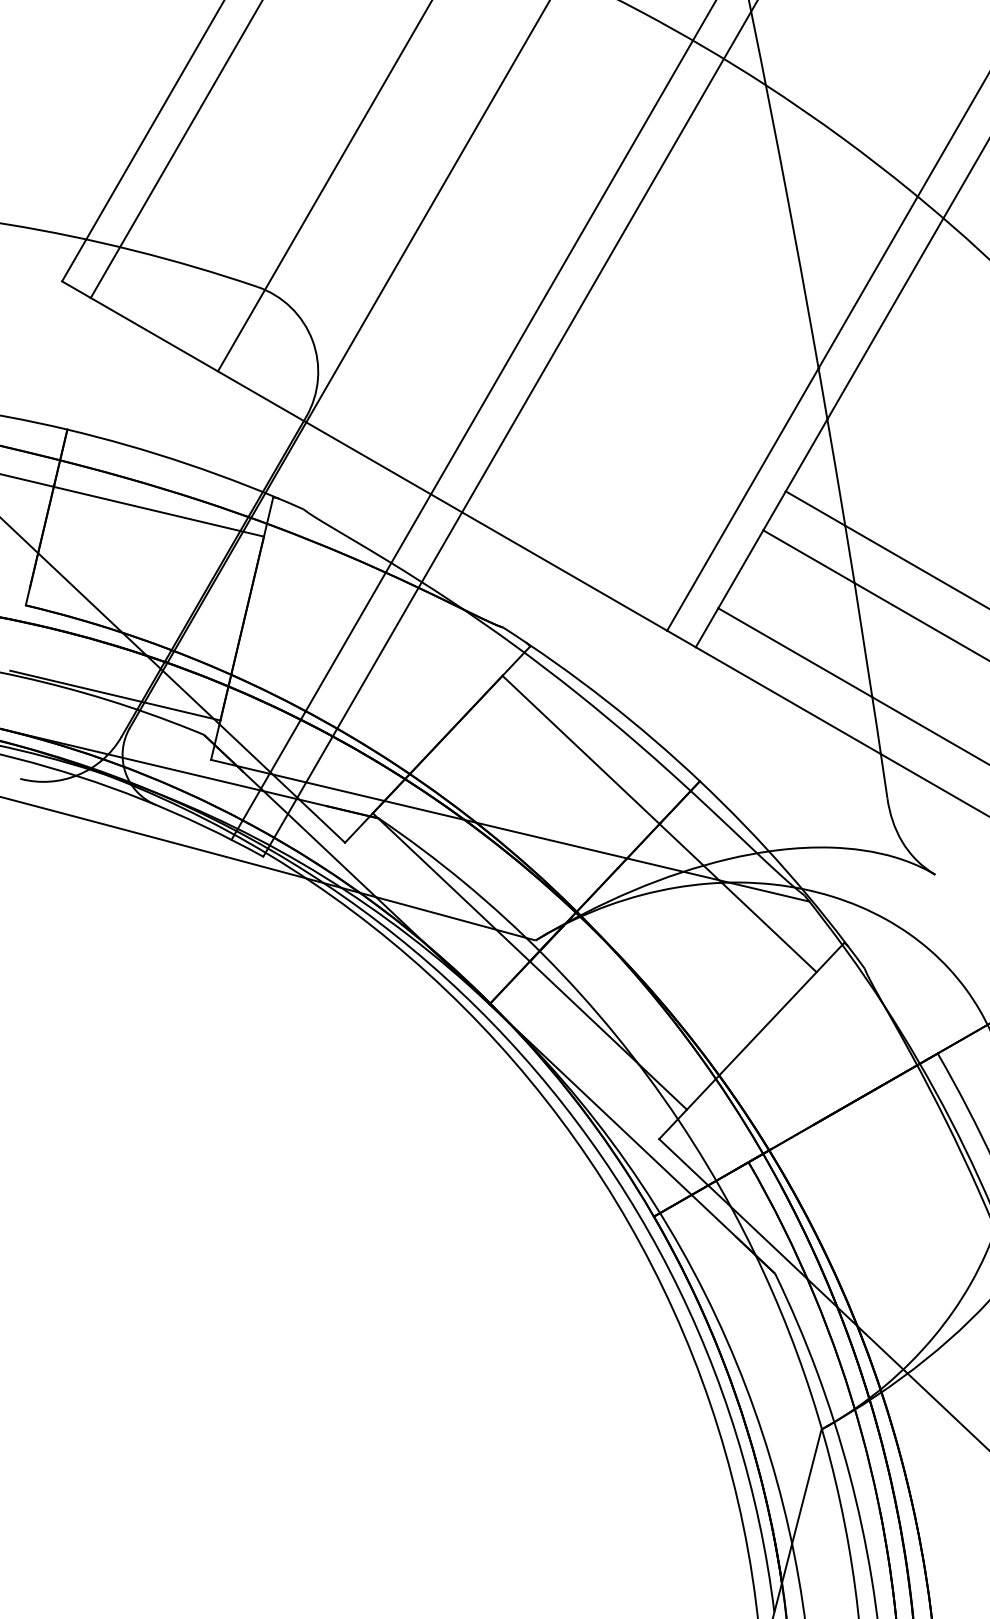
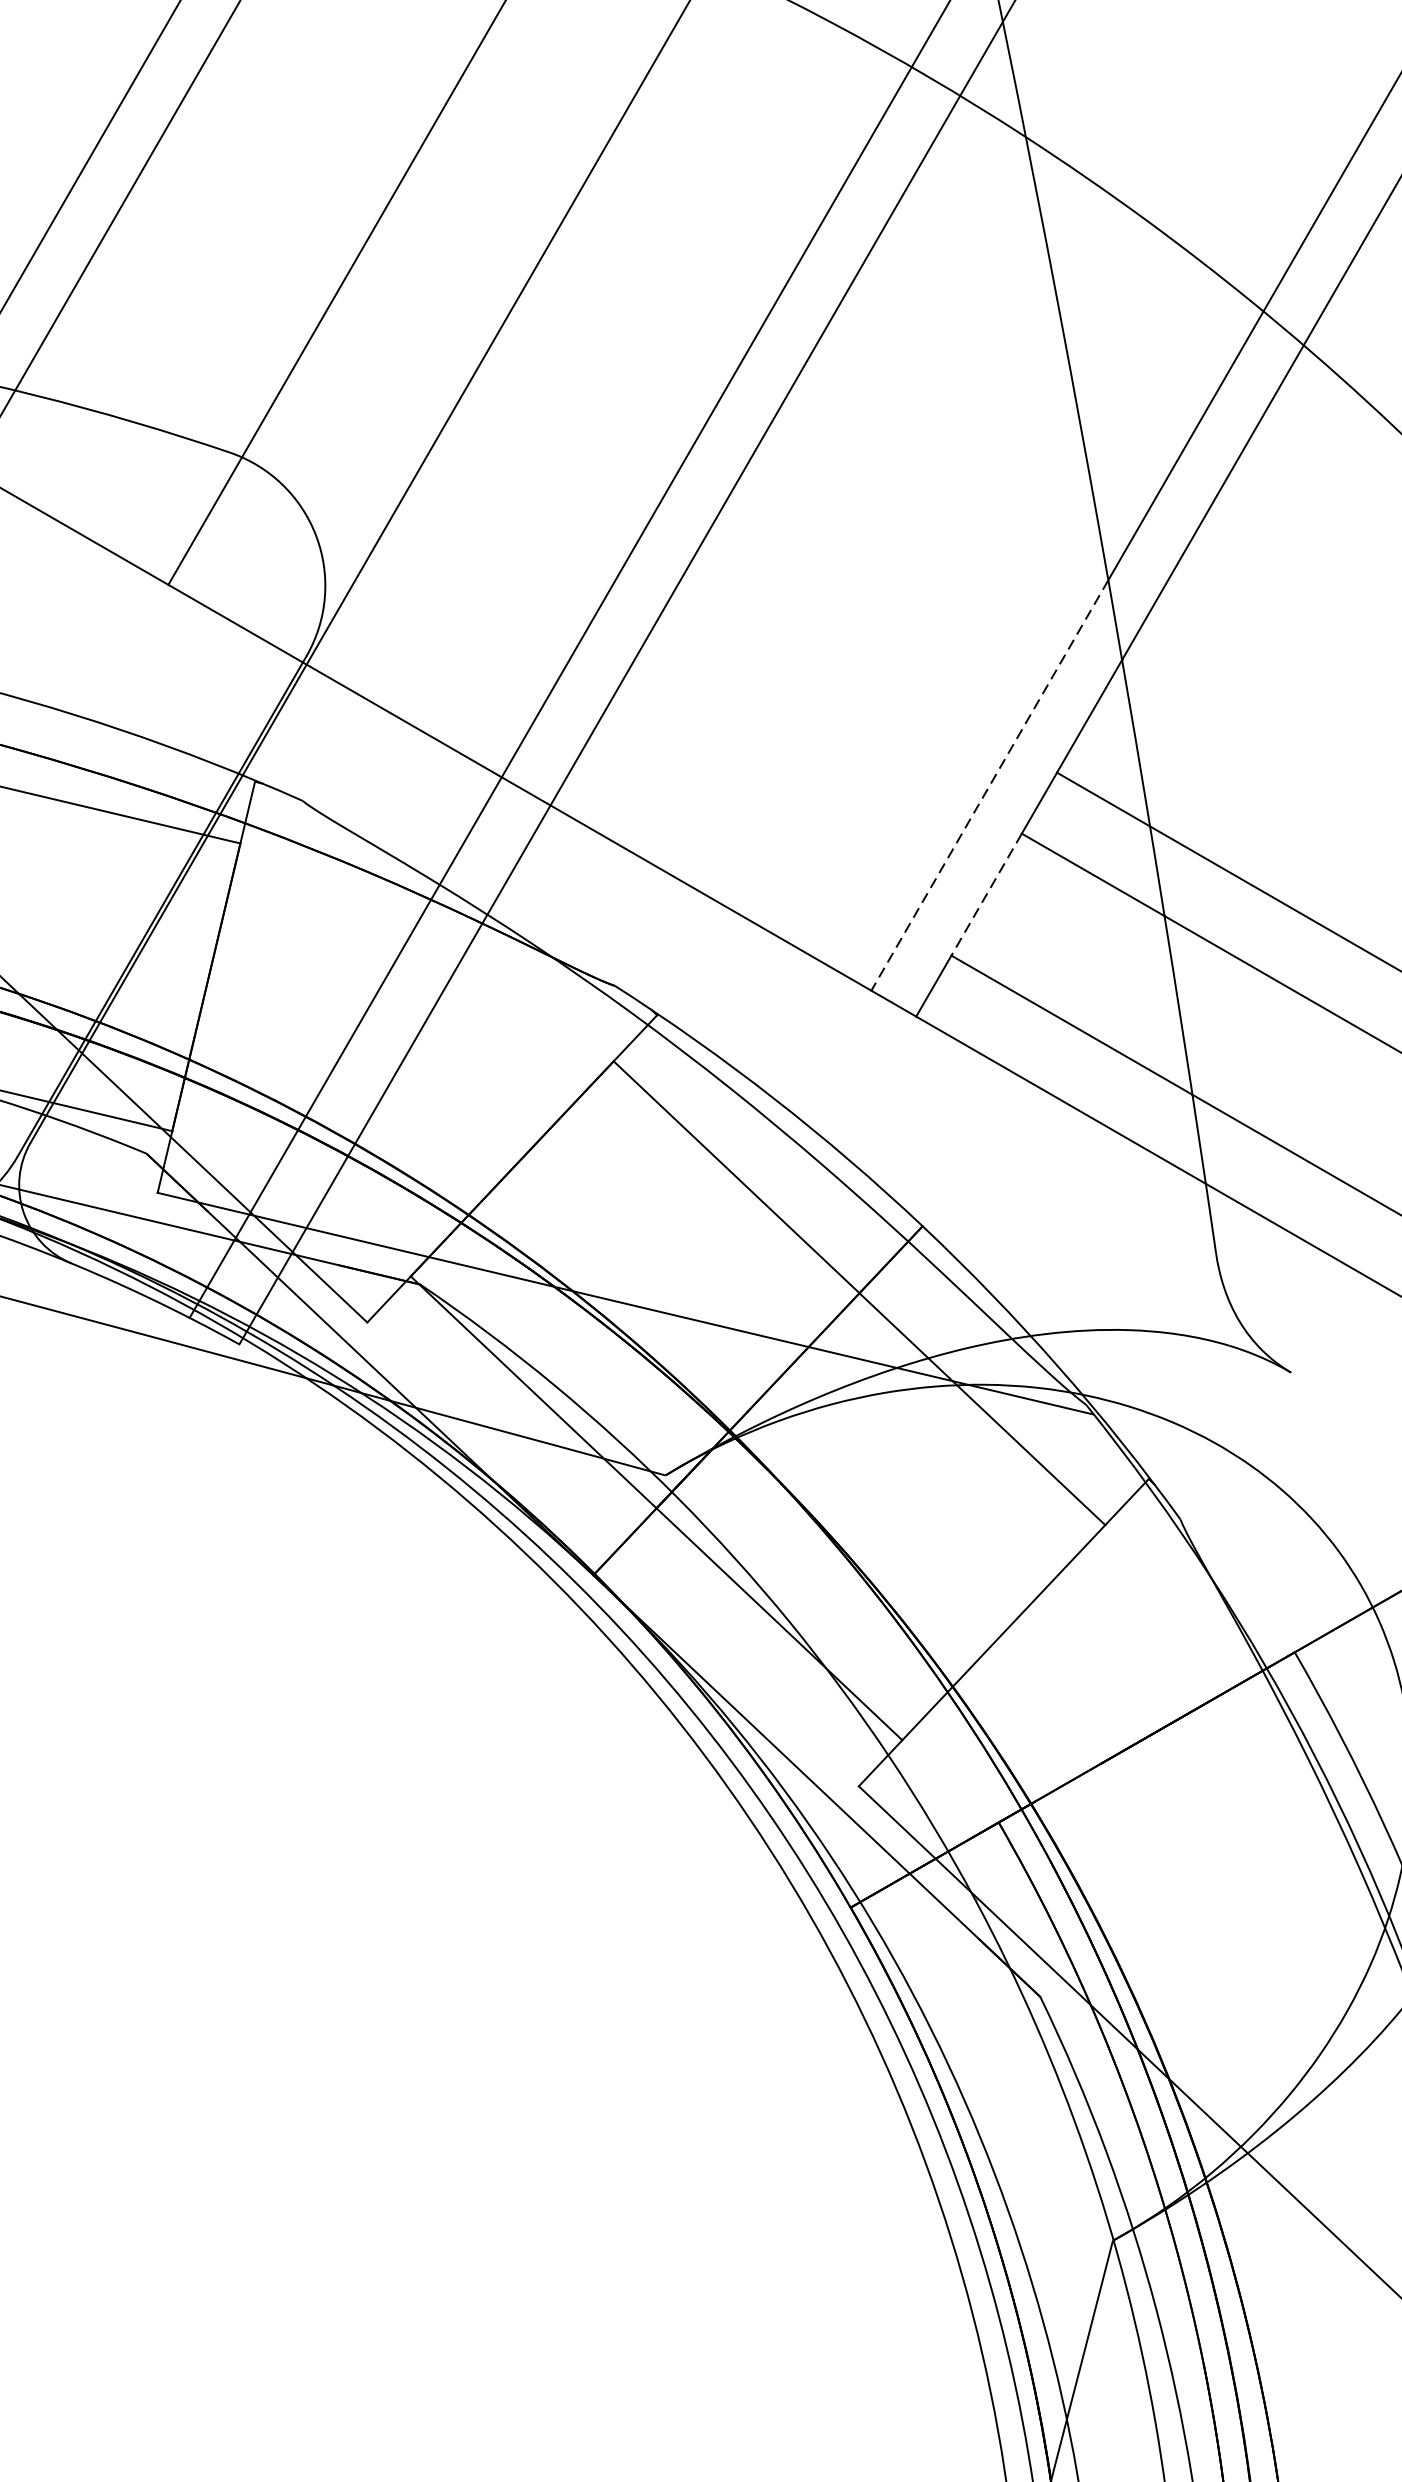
line: (742, 500) -> (989, 786), solid -> dashed
line: (740, 569) -> (986, 894), solid -> dashed

